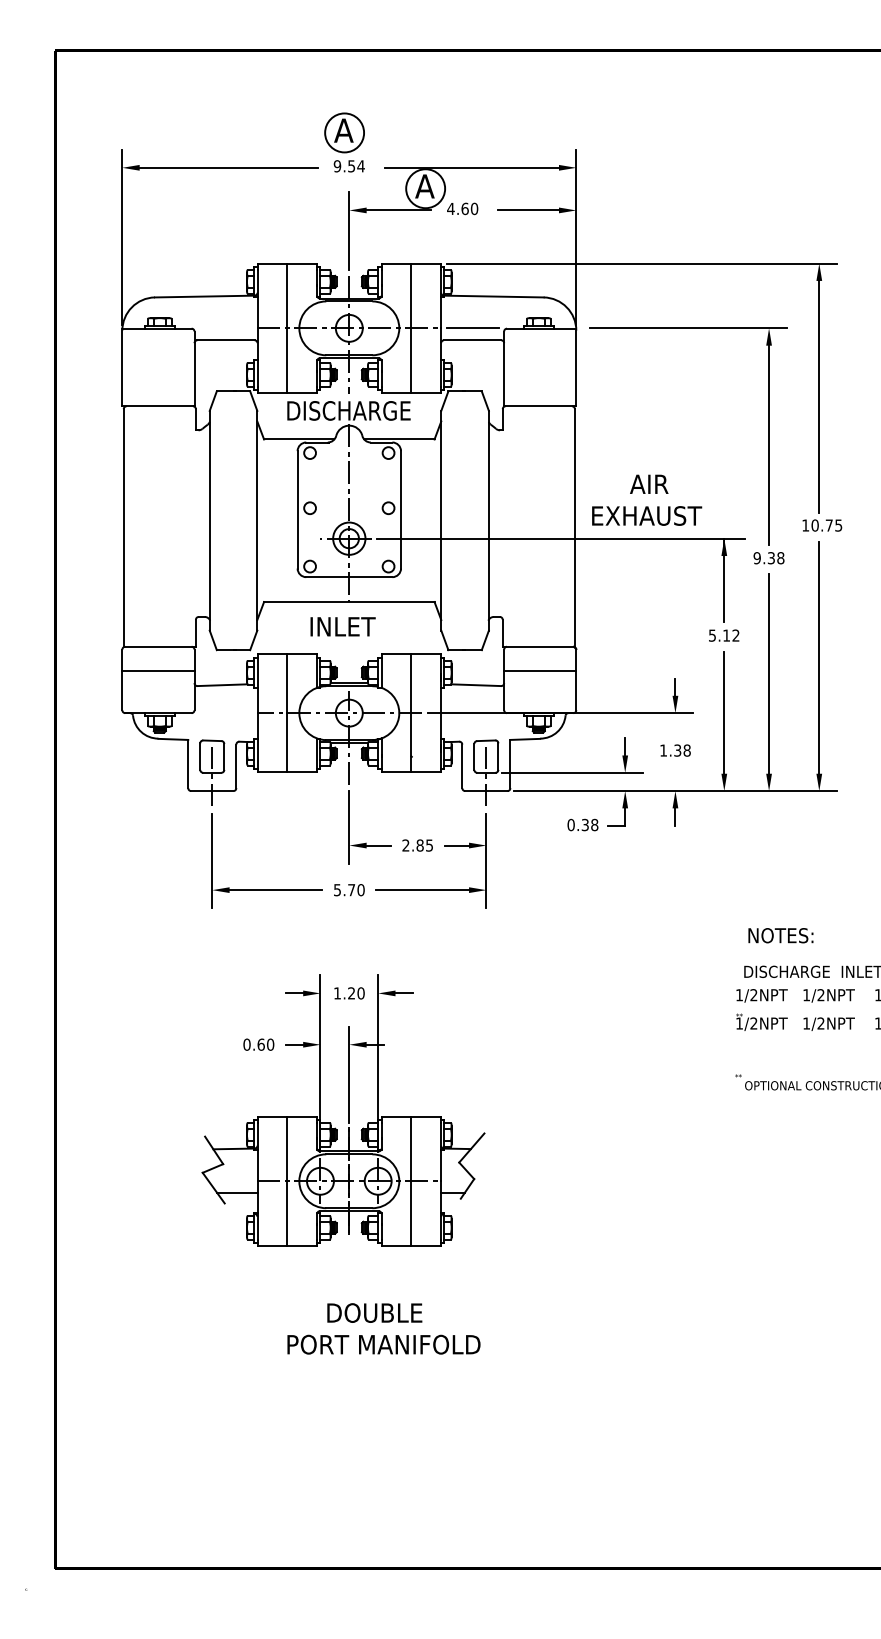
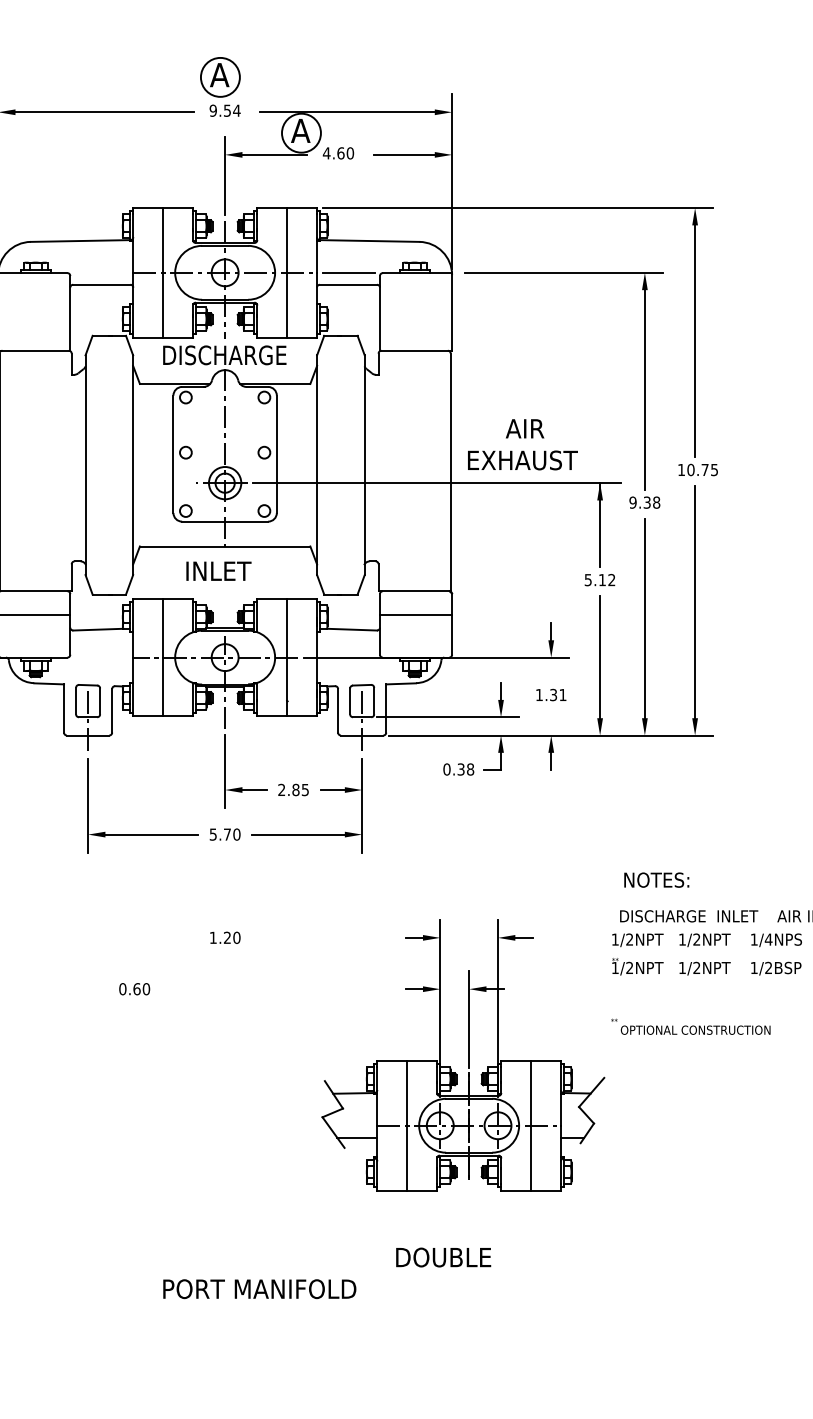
text: (686, 750) -> (562, 694), 1.38 -> 1.31
part: (343, 1110) -> (463, 1054), moved
text: (374, 1312) -> (443, 1256), moved

